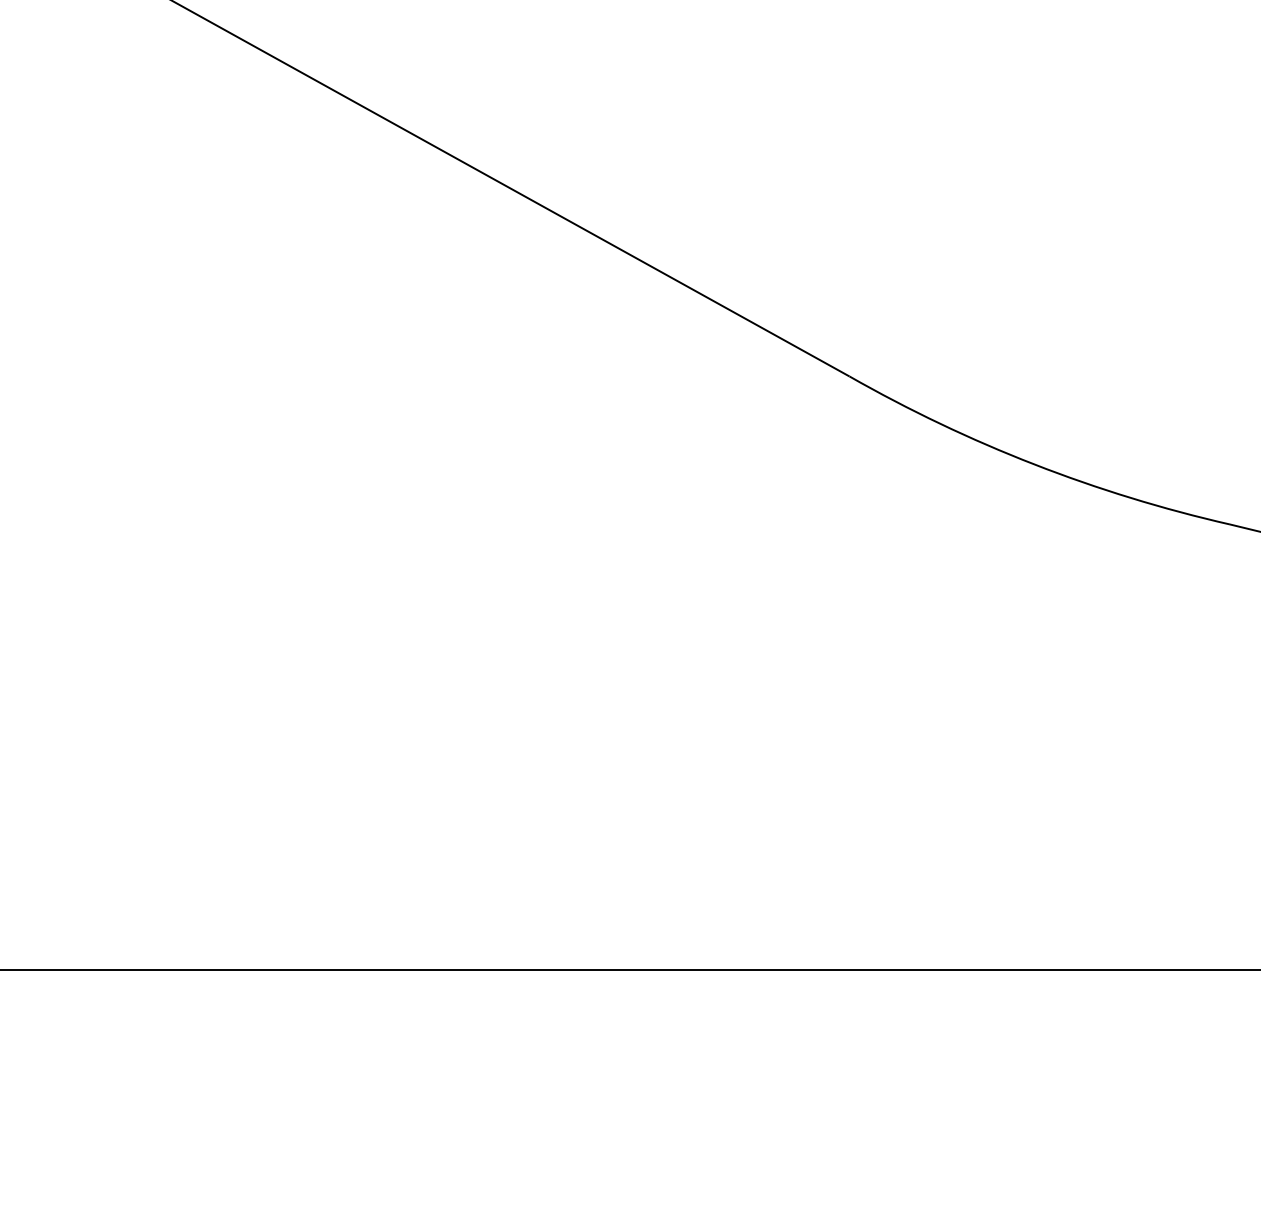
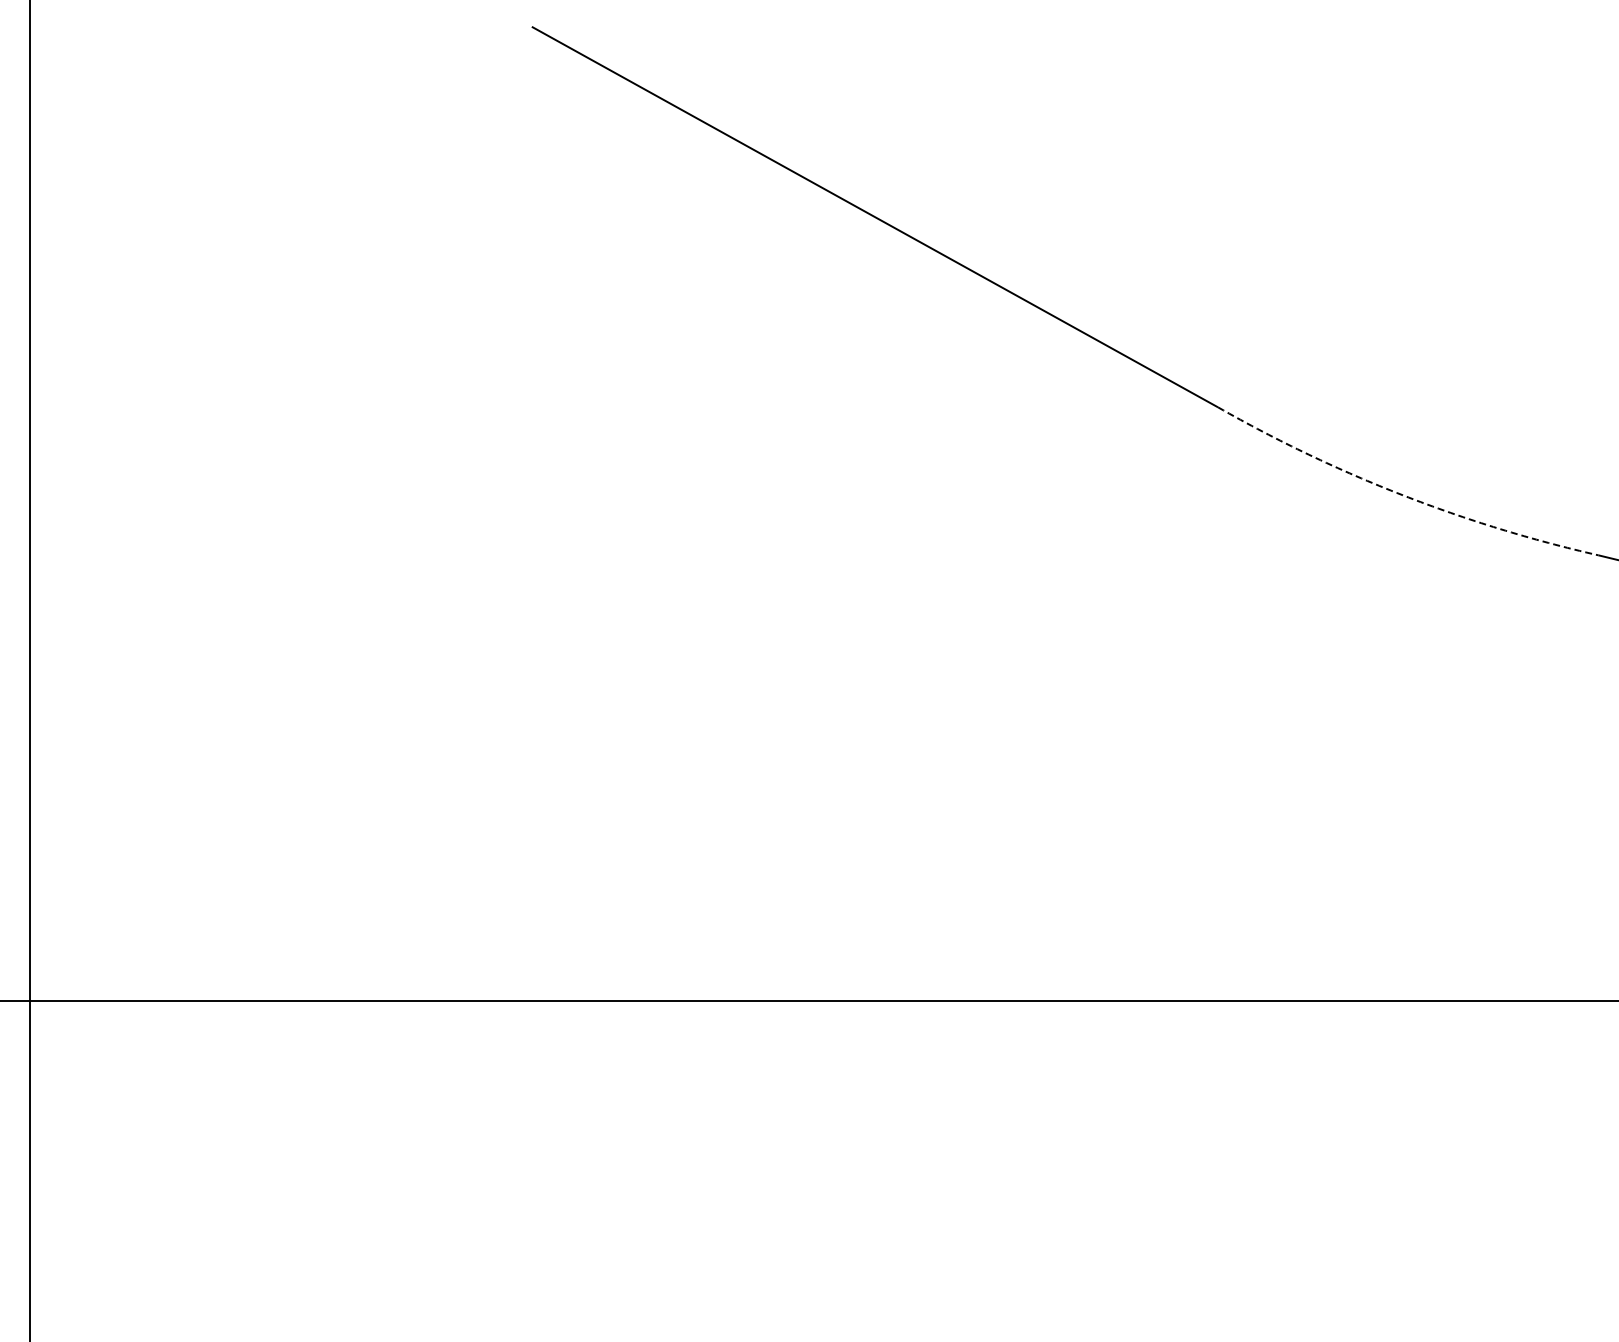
arc: (1033, 464) -> (1402, 495), solid -> dashed

